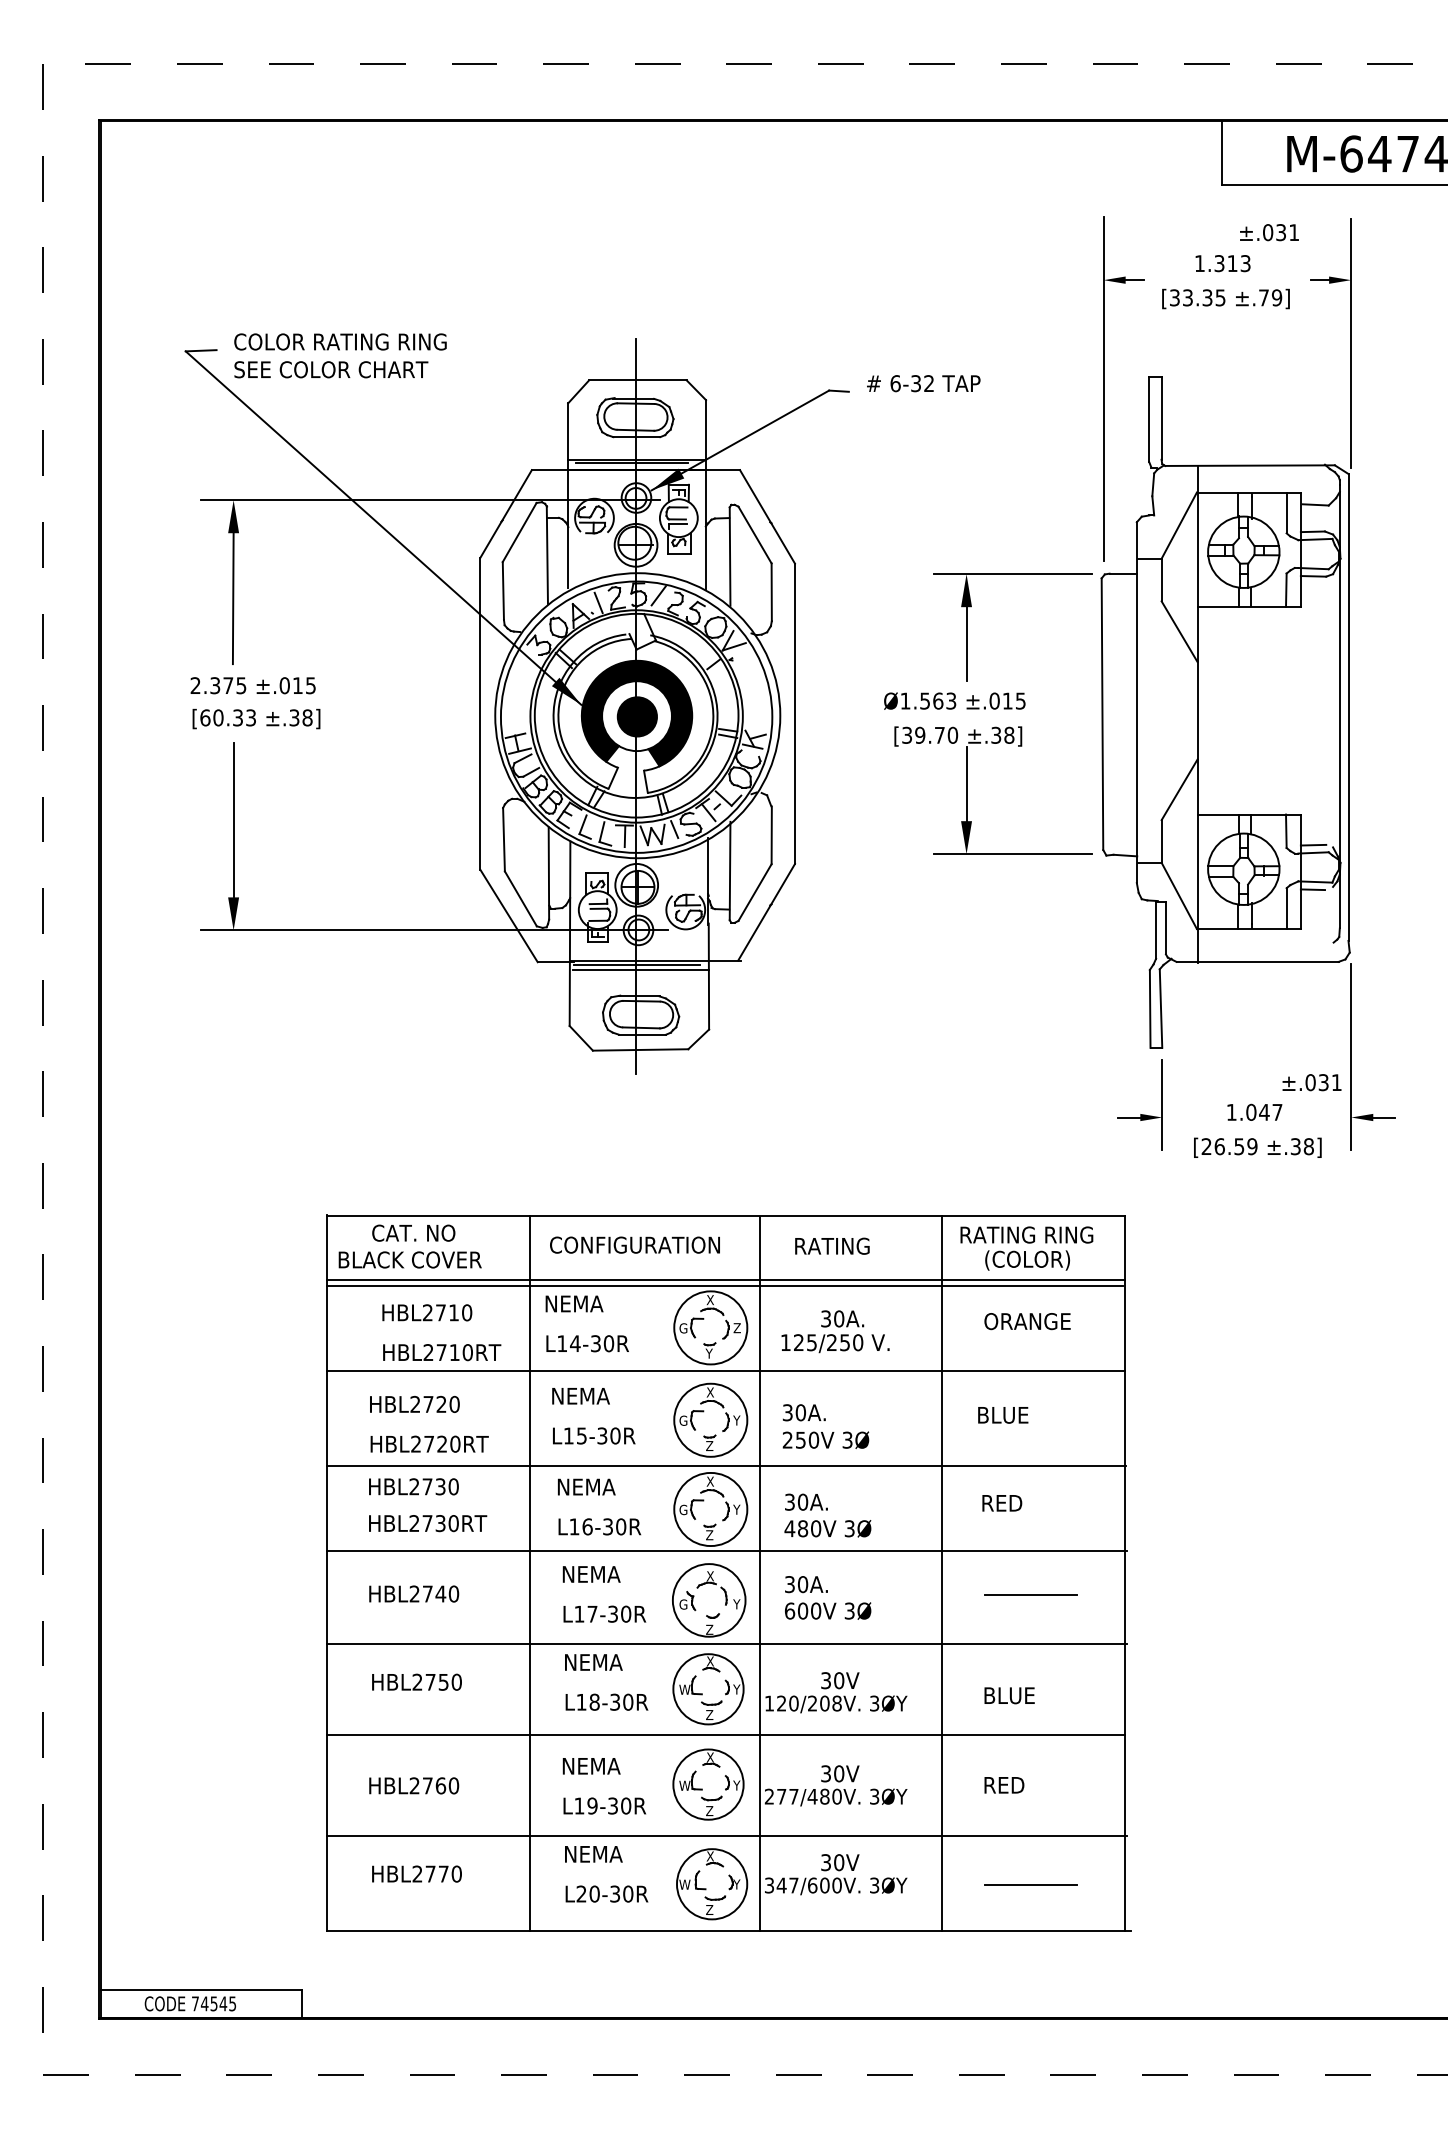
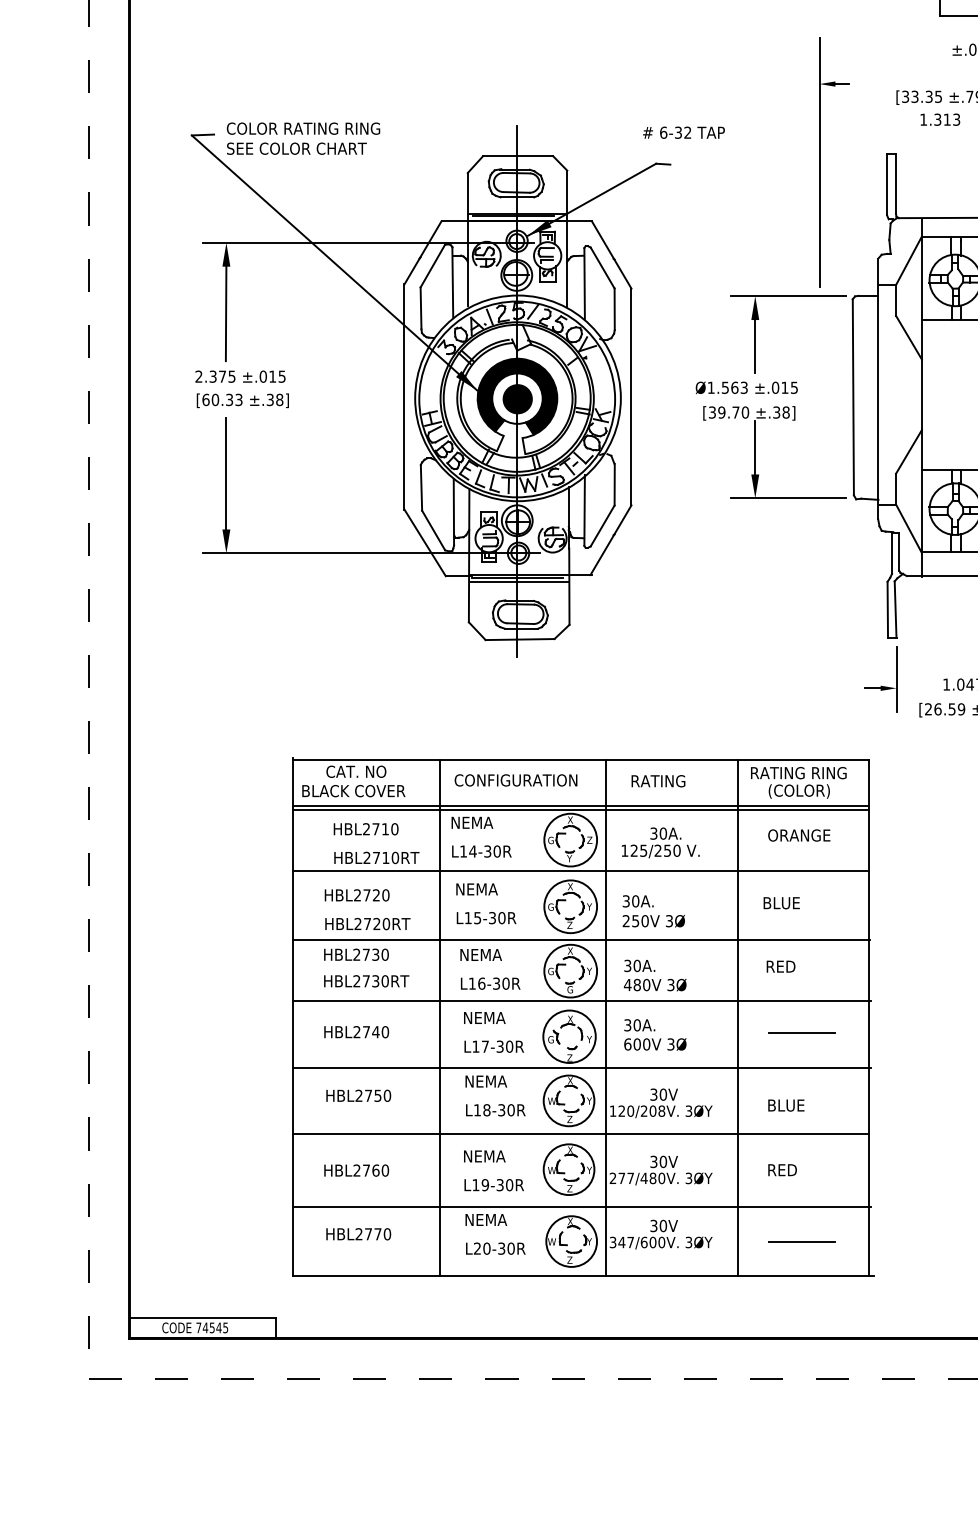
text: (1222, 263) -> (939, 119), moved
text: (923, 383) -> (683, 132), moved
part: (1104, 388) -> (820, 162), moved
text: (709, 1535) -> (569, 989), Z -> G

